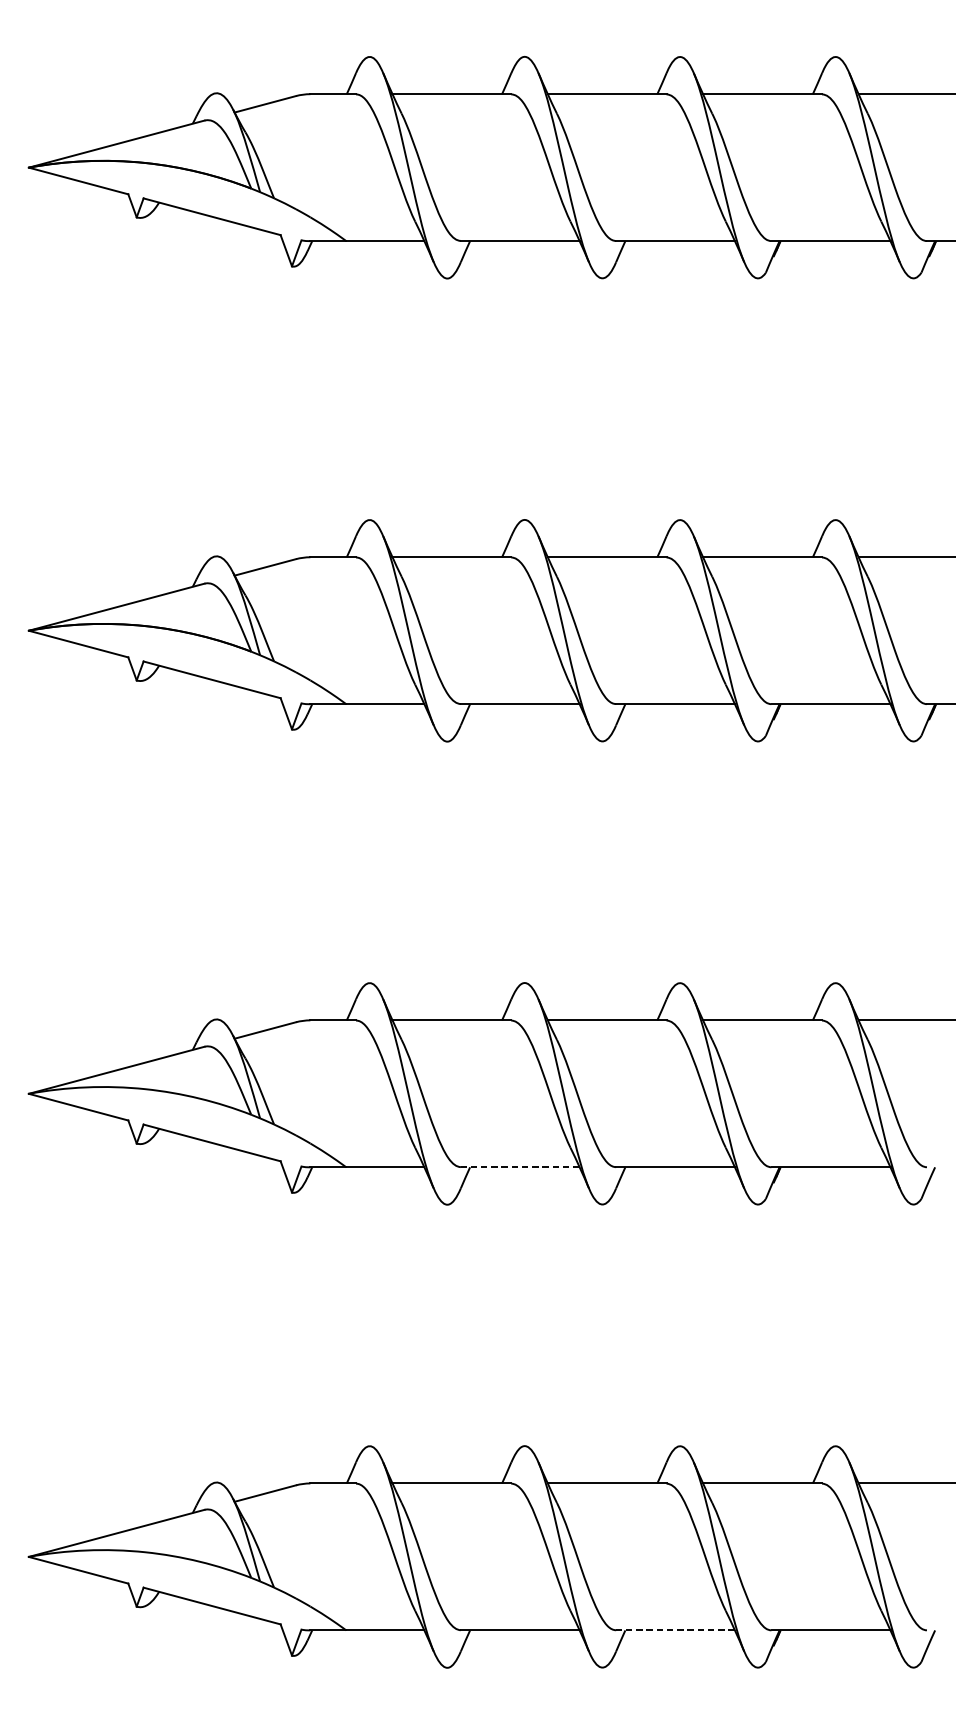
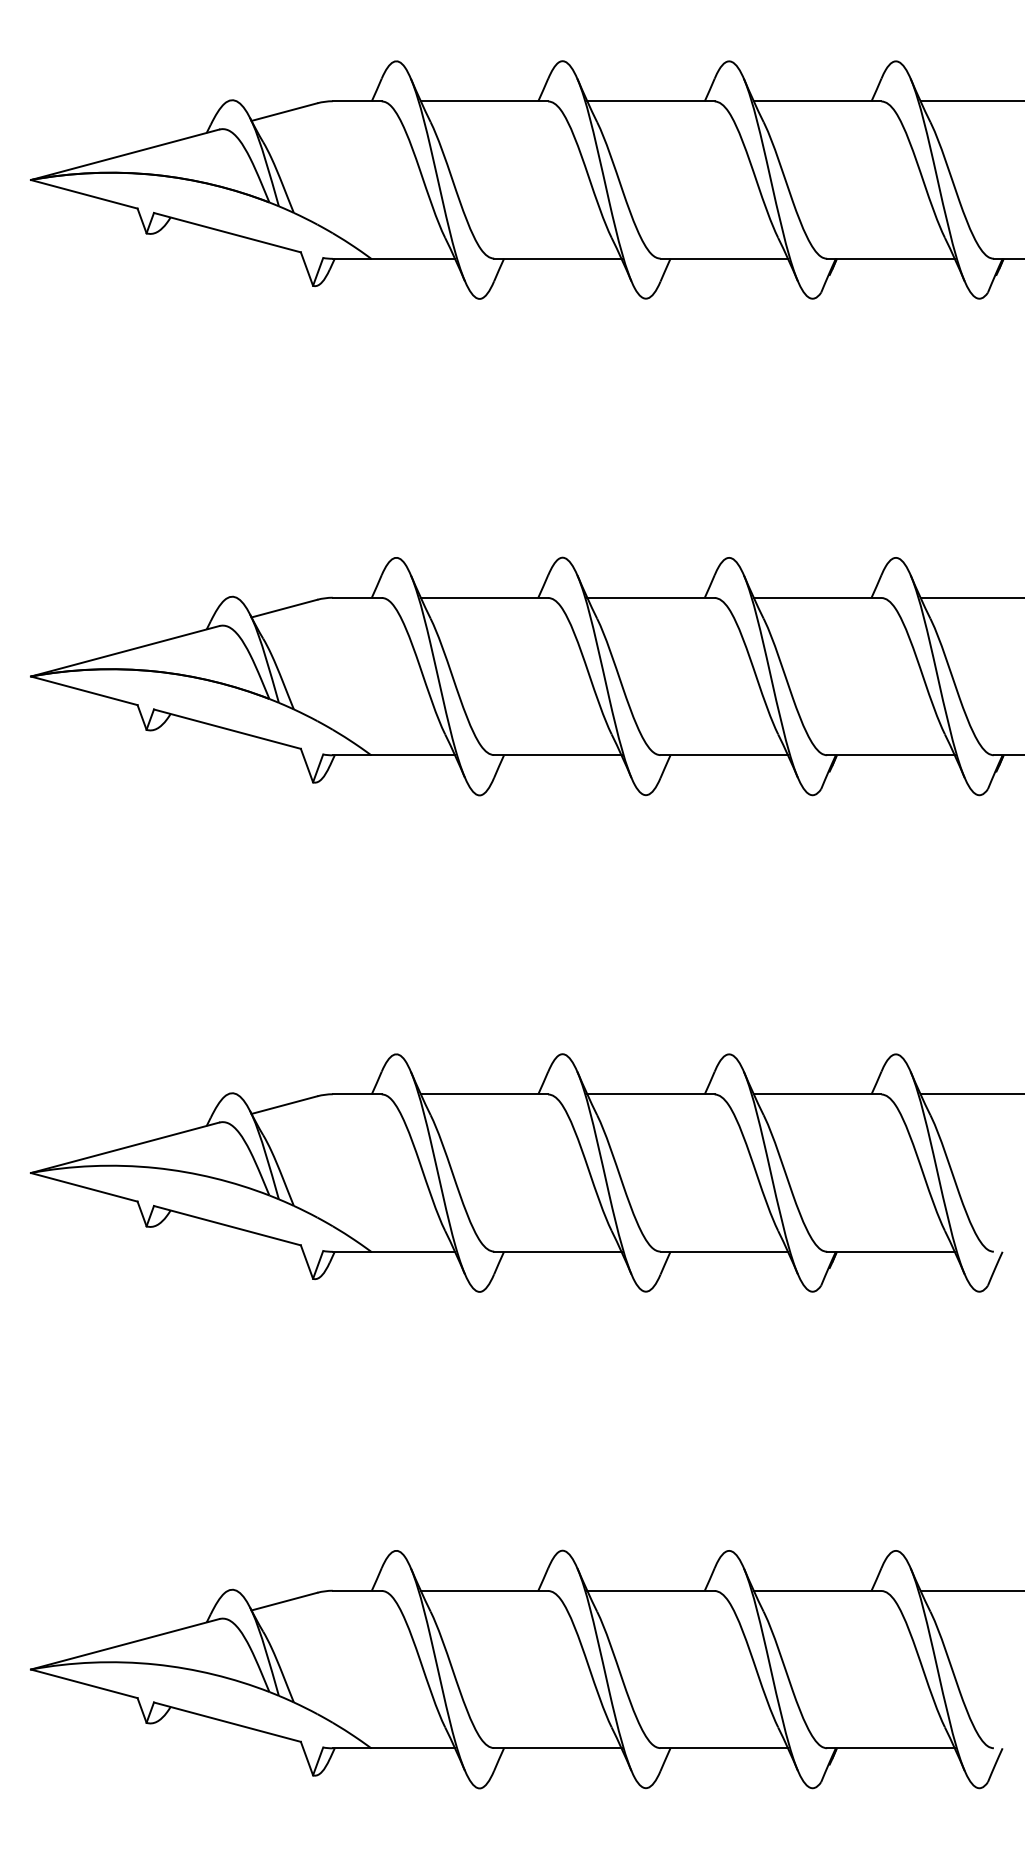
line: (519, 1167) -> (557, 1251), dashed -> solid
line: (675, 1630) -> (724, 1748), dashed -> solid

